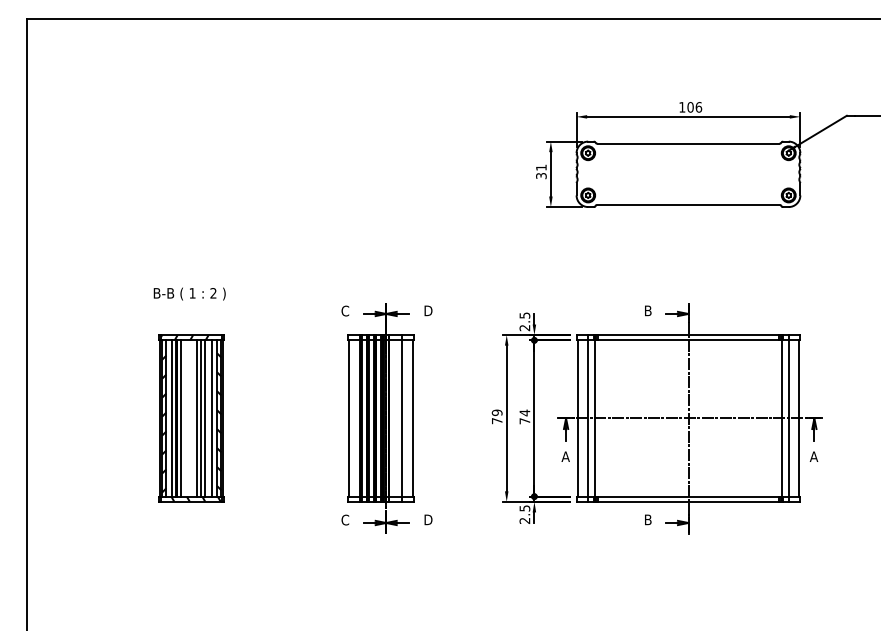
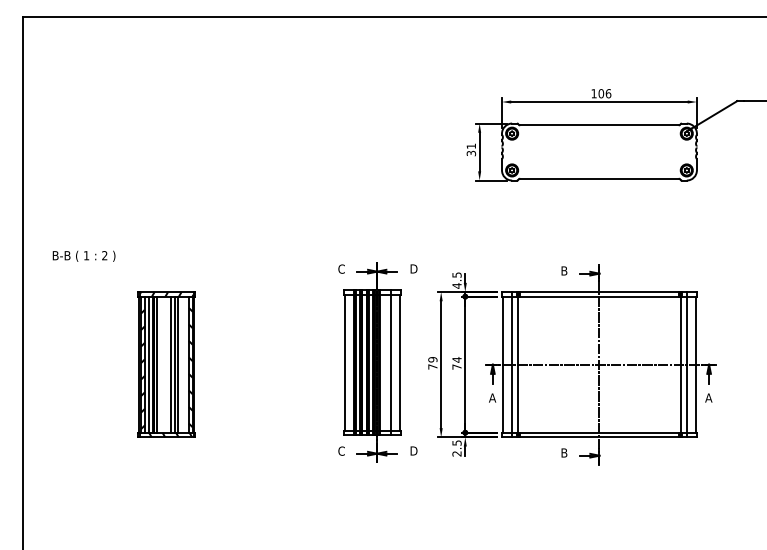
text: (189, 293) -> (83, 255), moved
text: (524, 327) -> (456, 285), 2.5 -> 4.5
line: (212, 418) -> (184, 364), removed
part: (386, 418) -> (377, 362), moved

